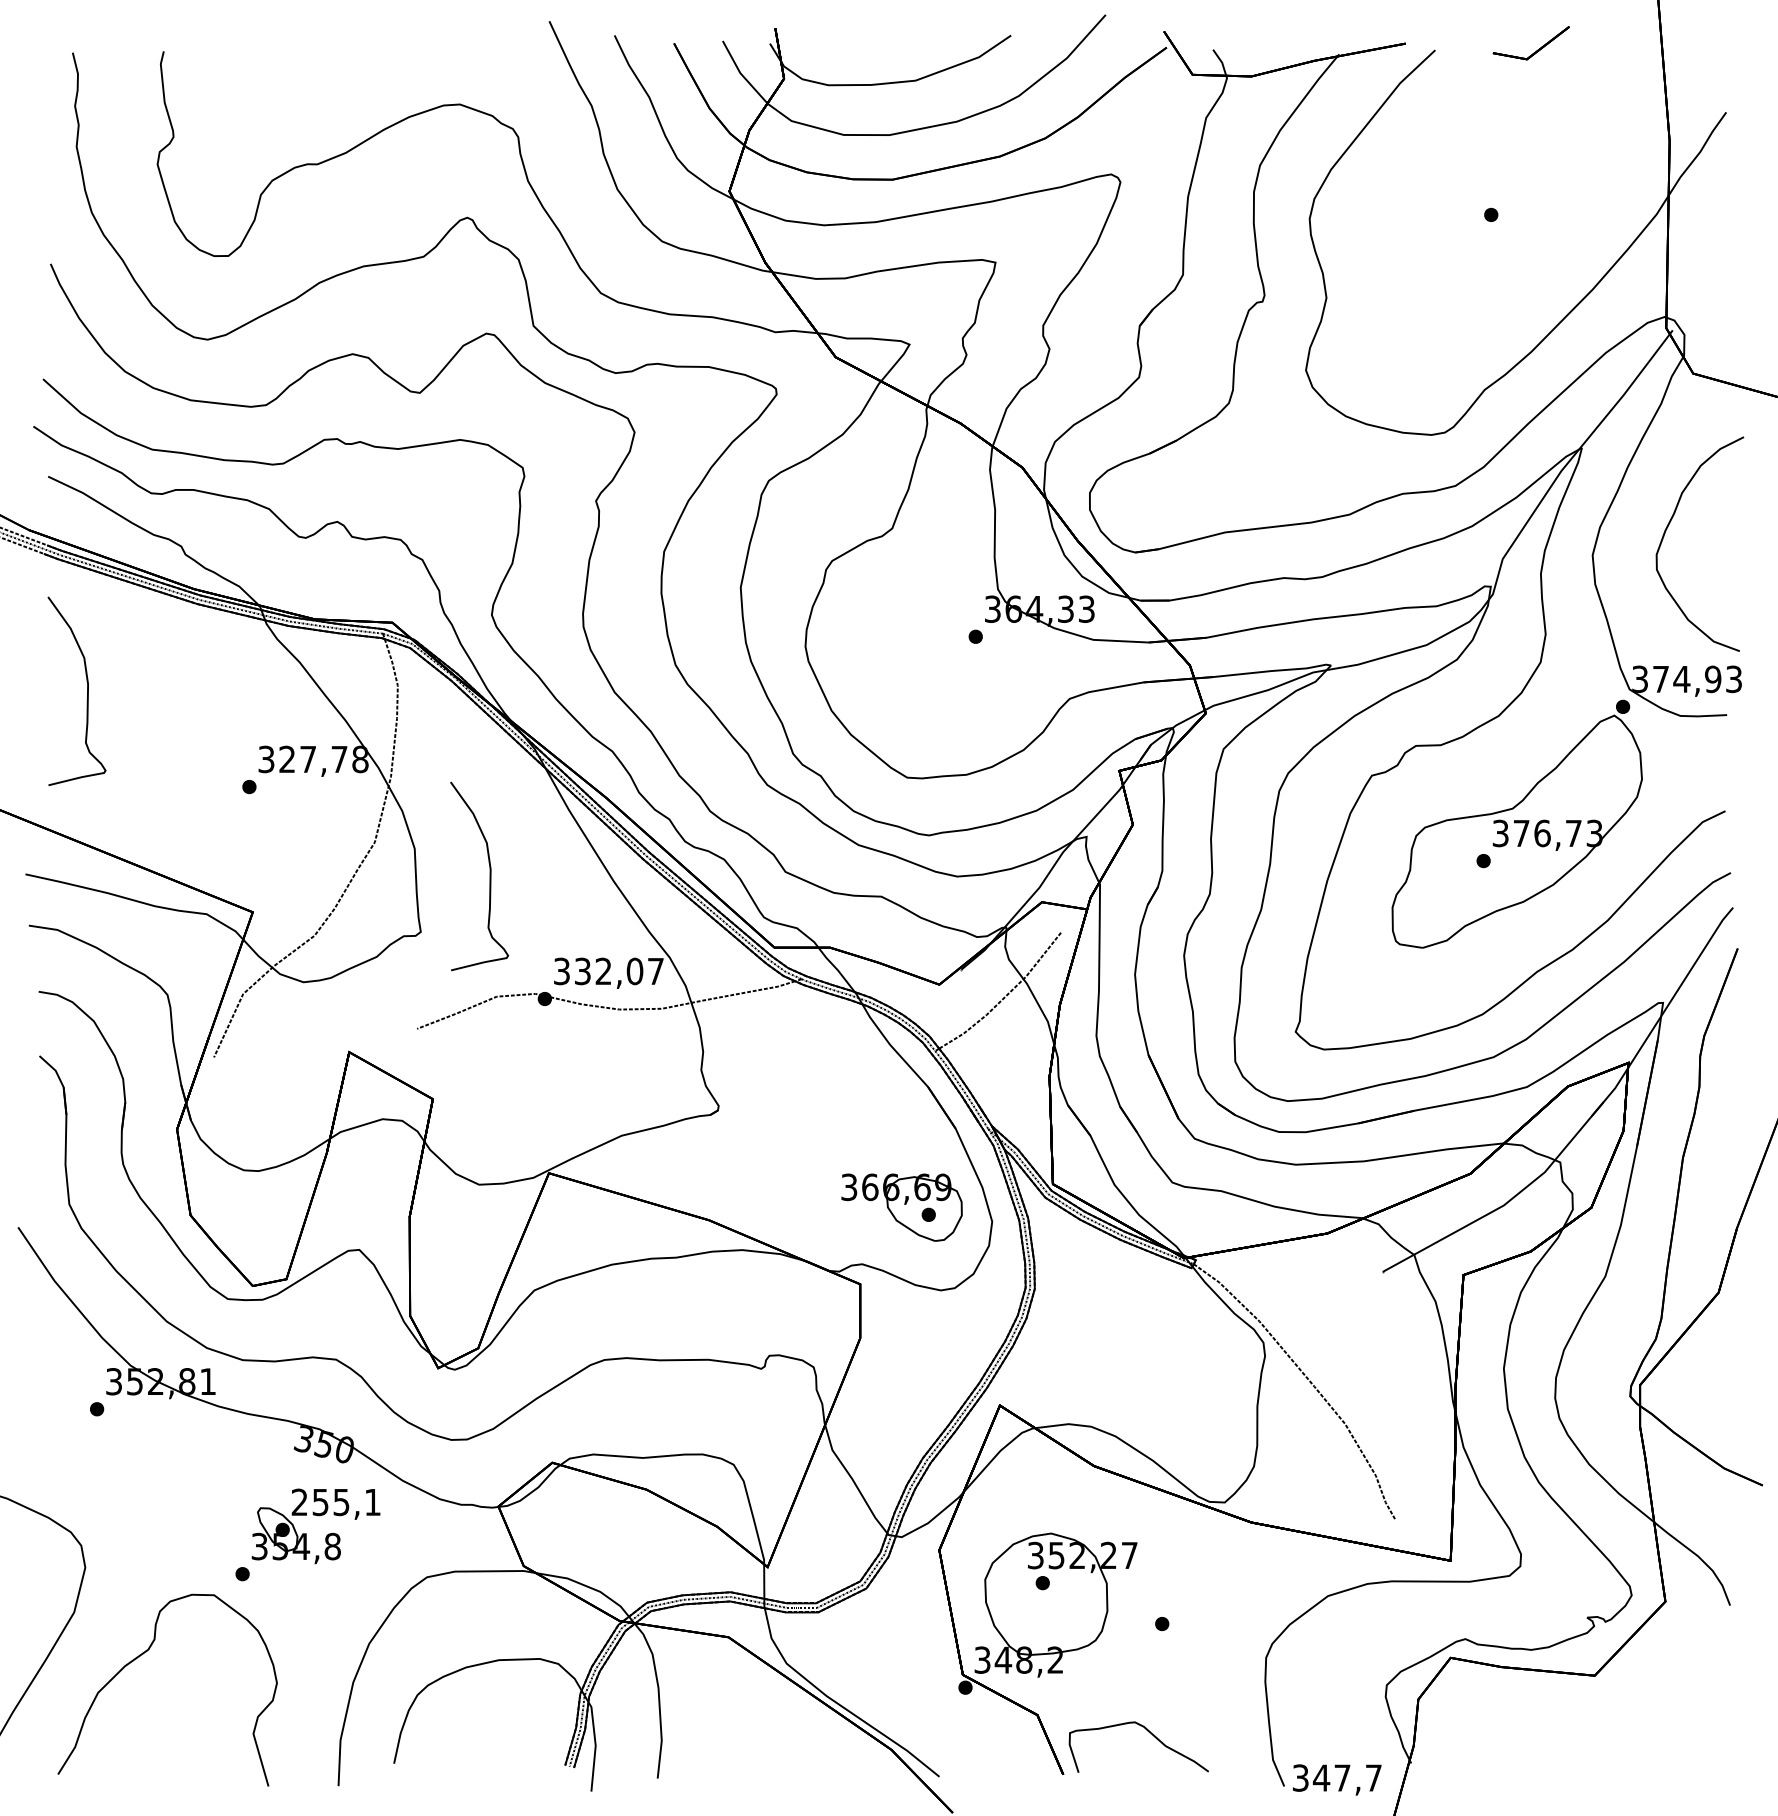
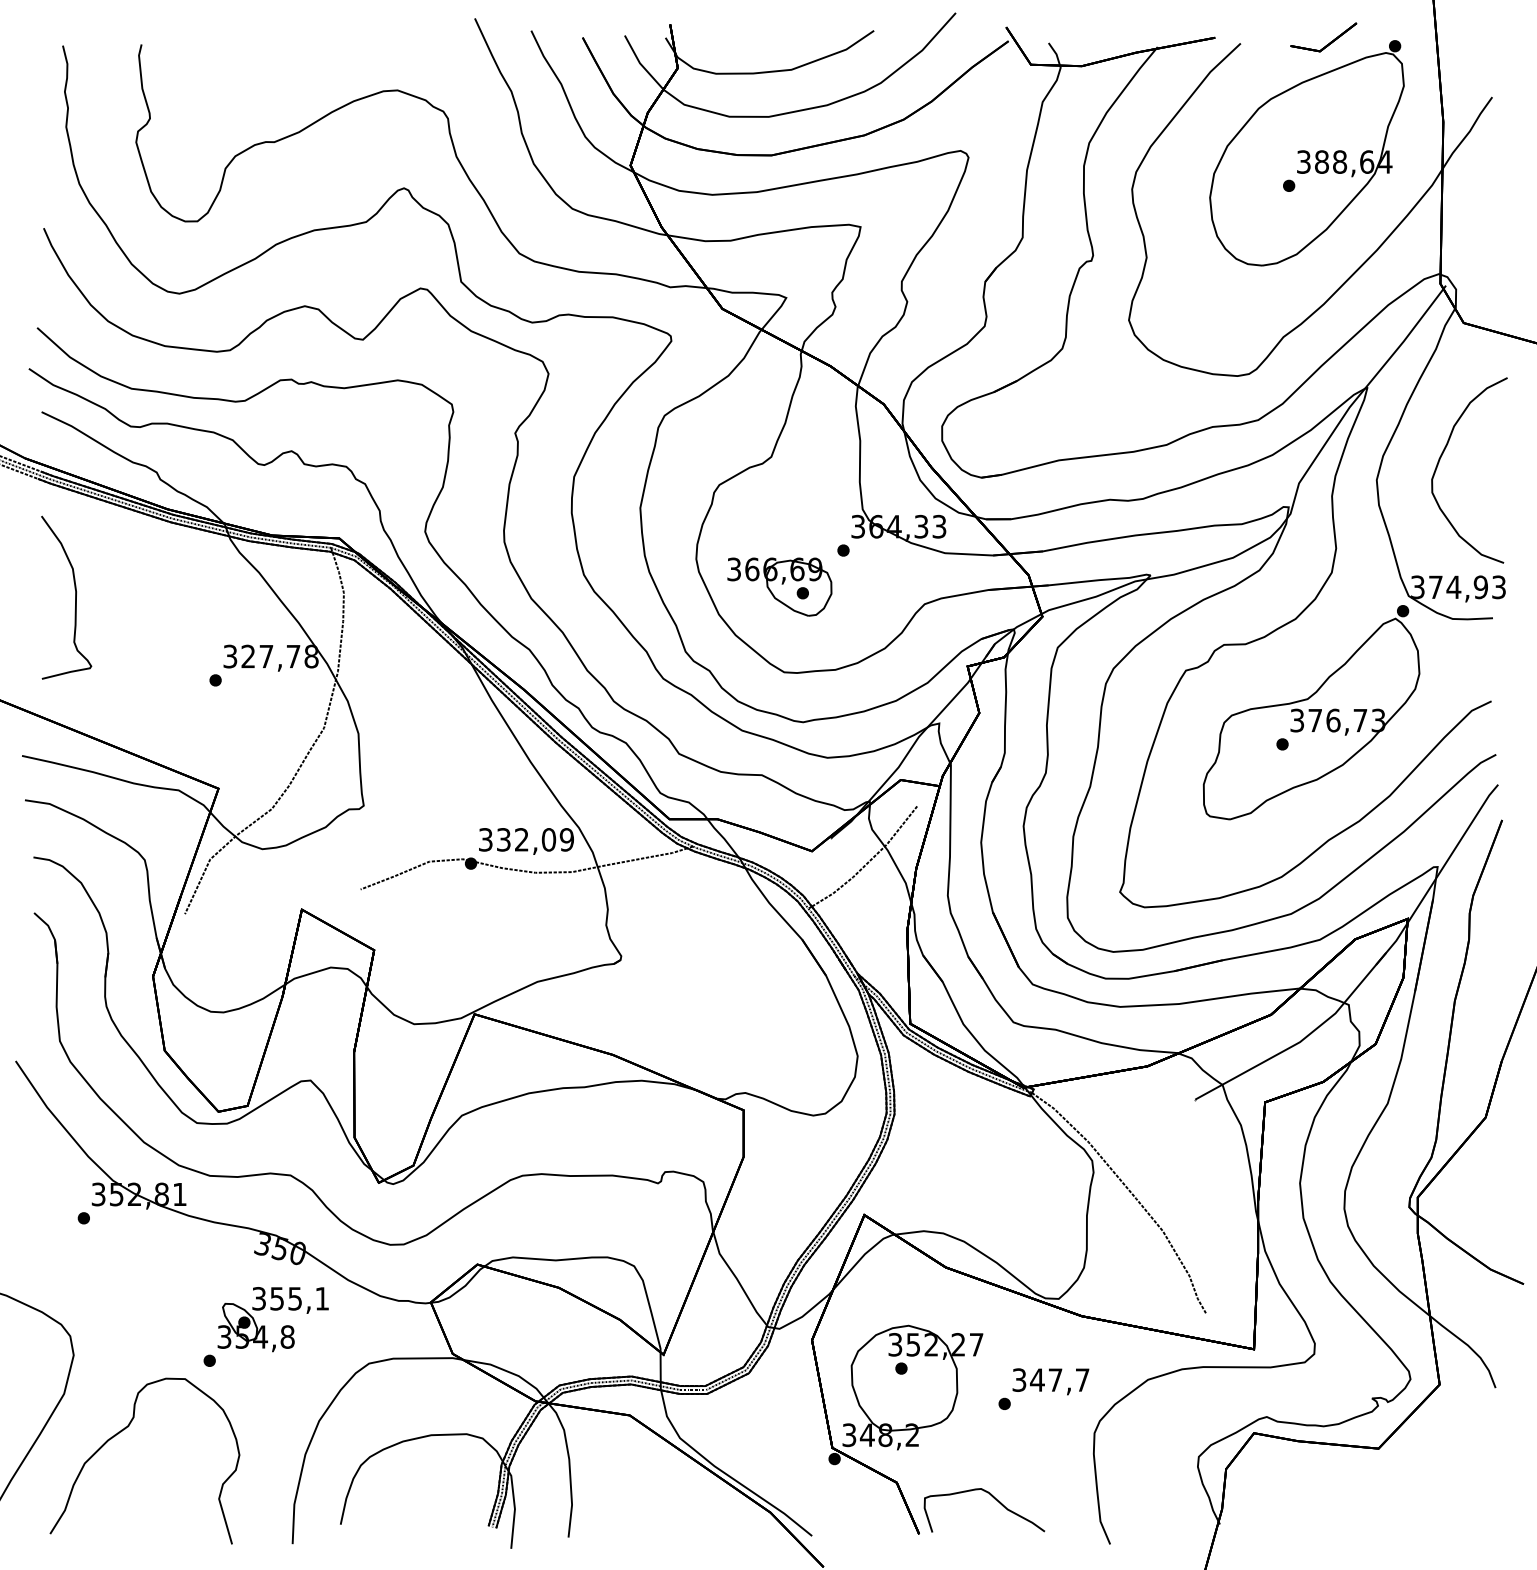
part: (1511, 177) -> (1306, 153), added
curve: (489, 876) -> (423, 757), removed
text: (655, 971) -> (566, 839), 332,07 -> 332,09
part: (901, 1207) -> (779, 586), moved
text: (299, 1502) -> (258, 1298), 255,1 -> 355,1
text: (1336, 1779) -> (1050, 1381), moved

